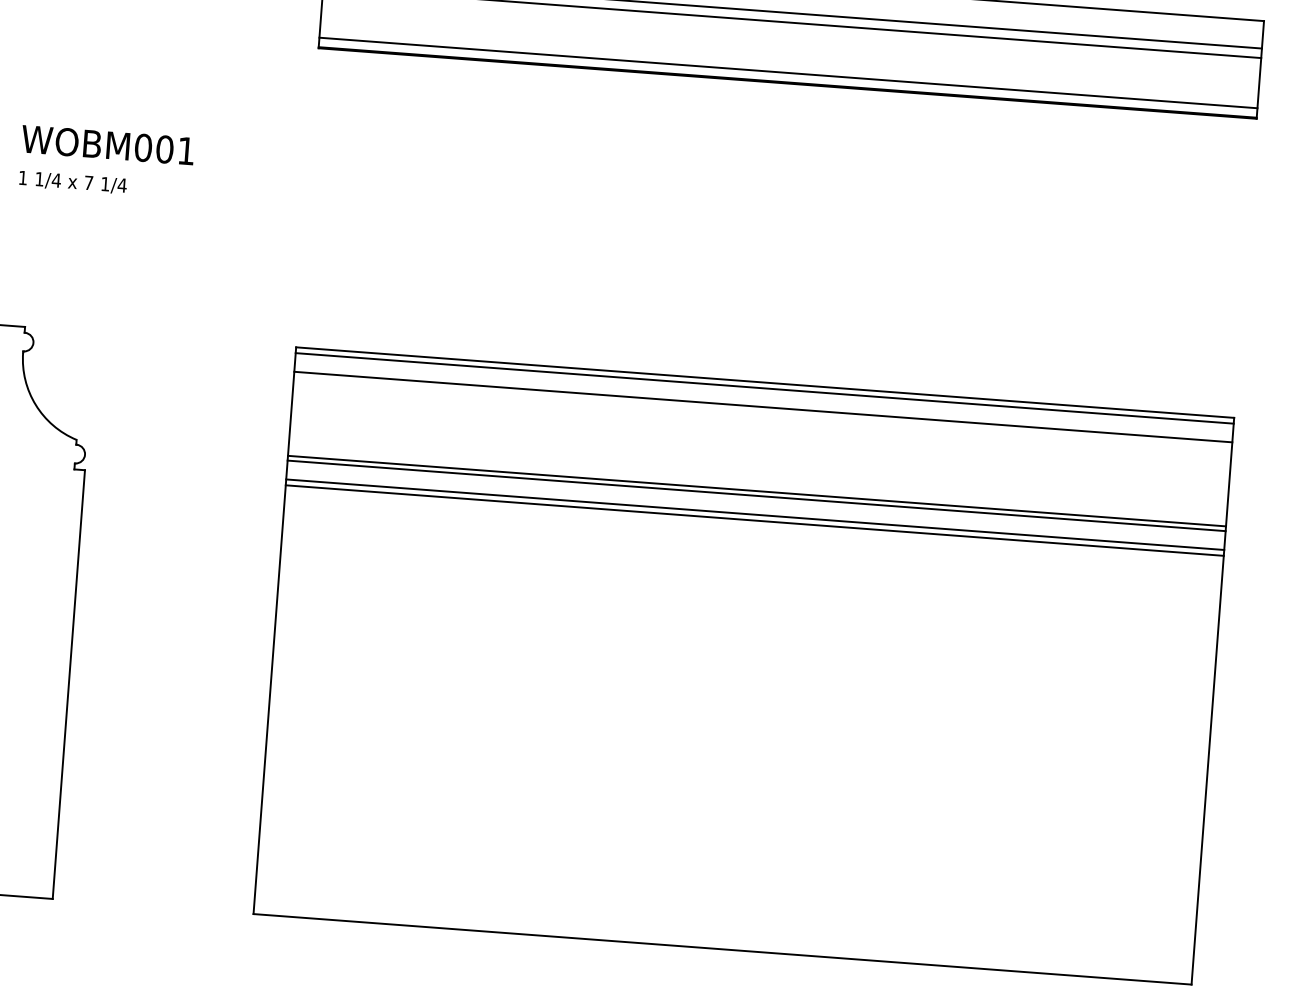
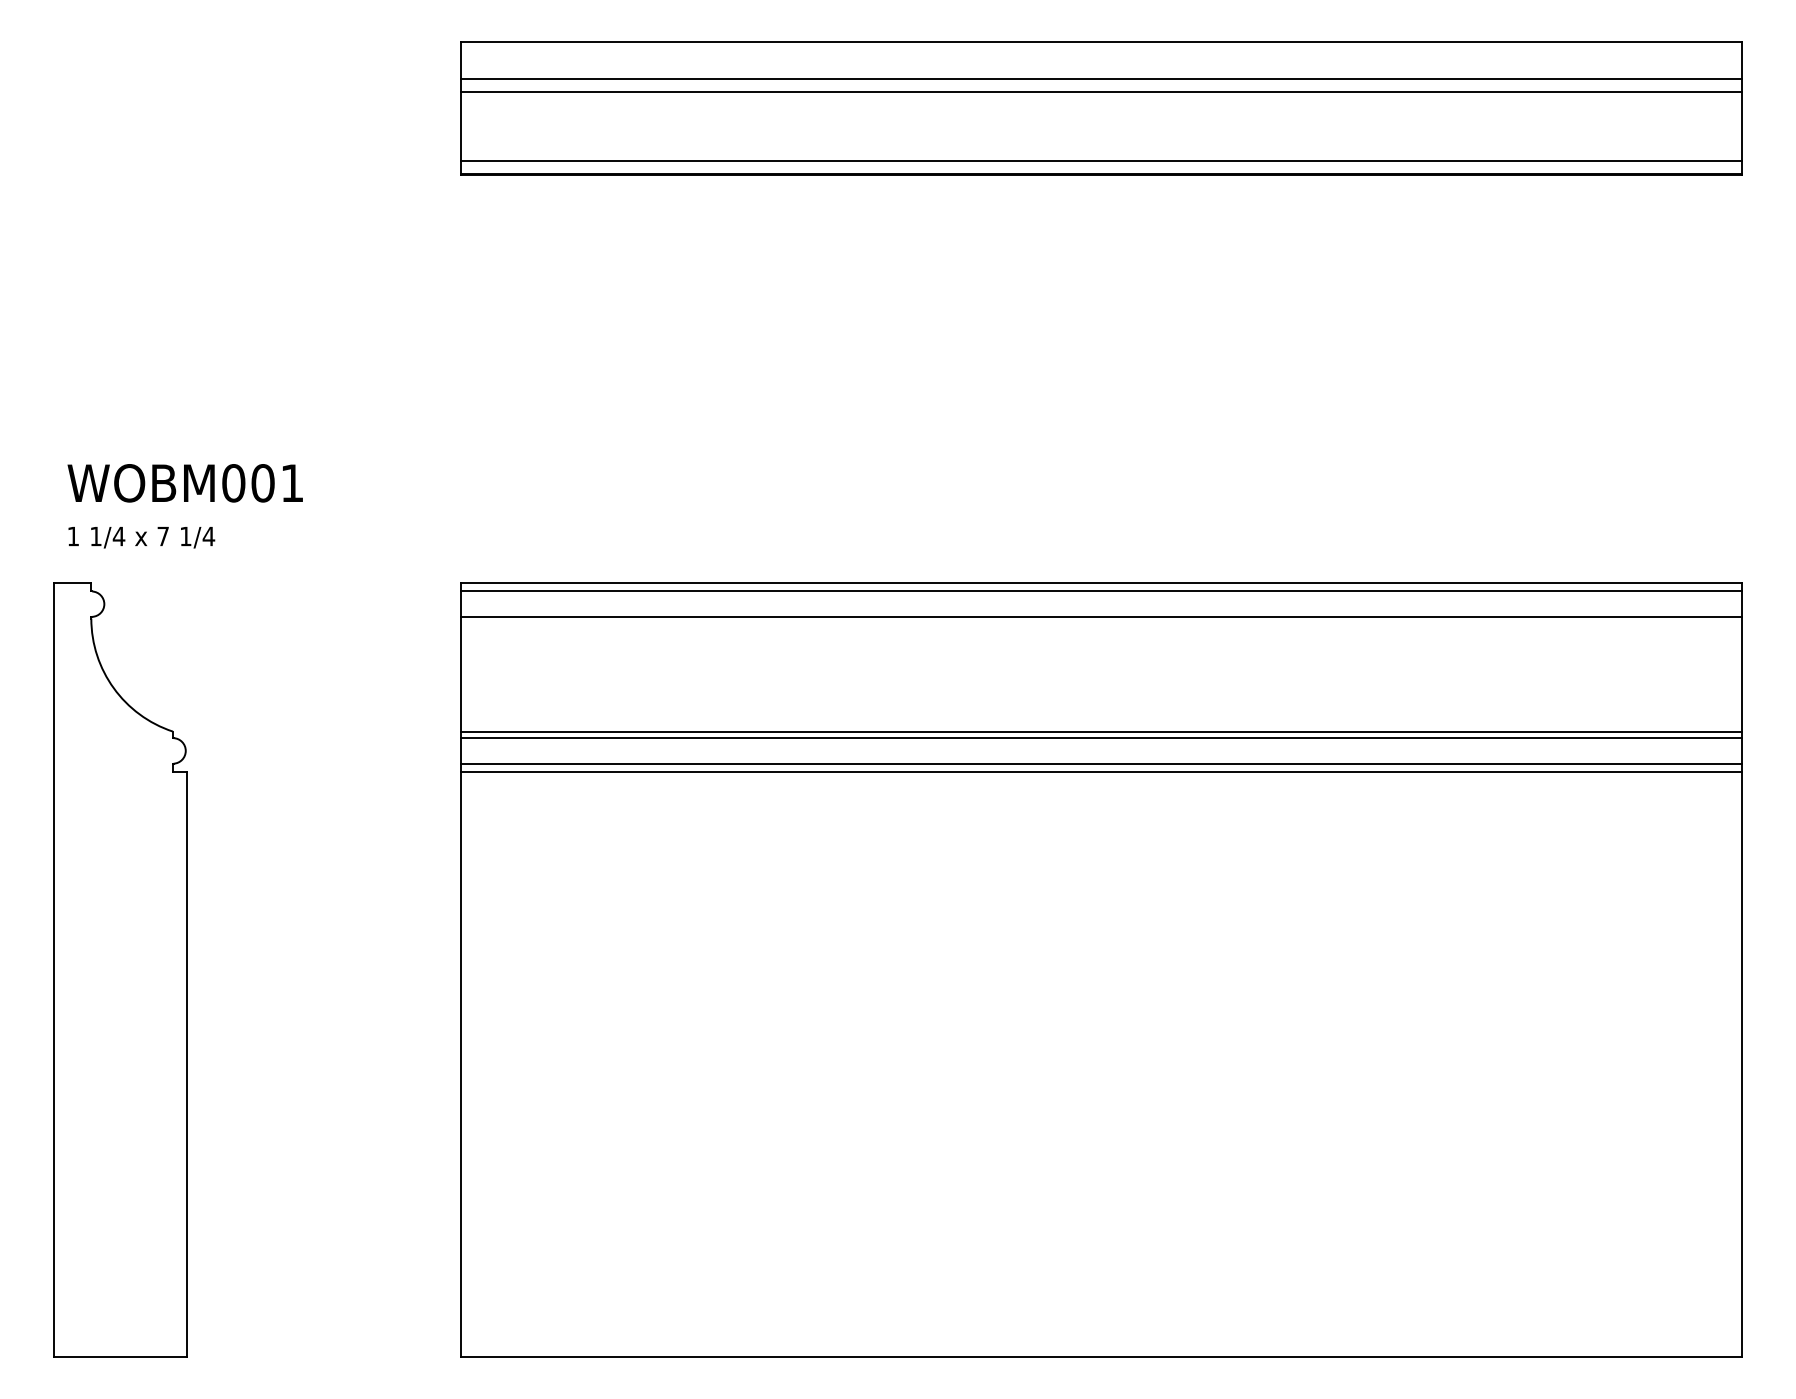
text: (106, 162) -> (184, 506), moved

